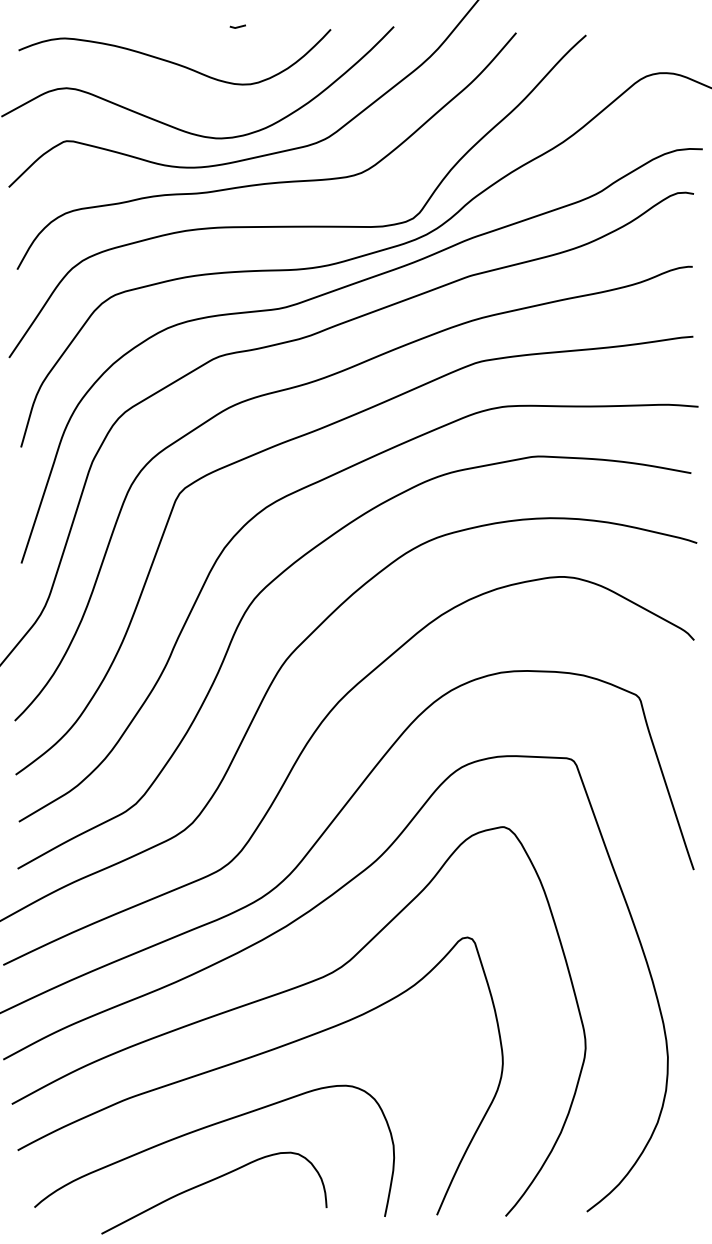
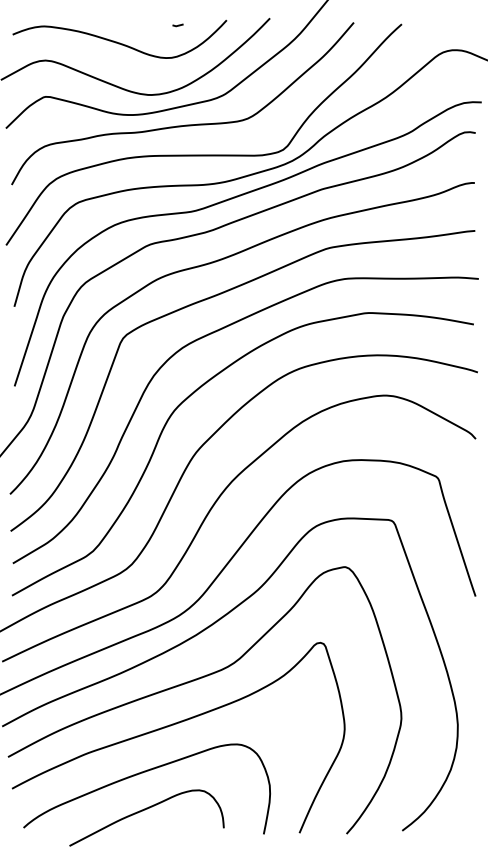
line: (237, 26) -> (177, 25), moved

